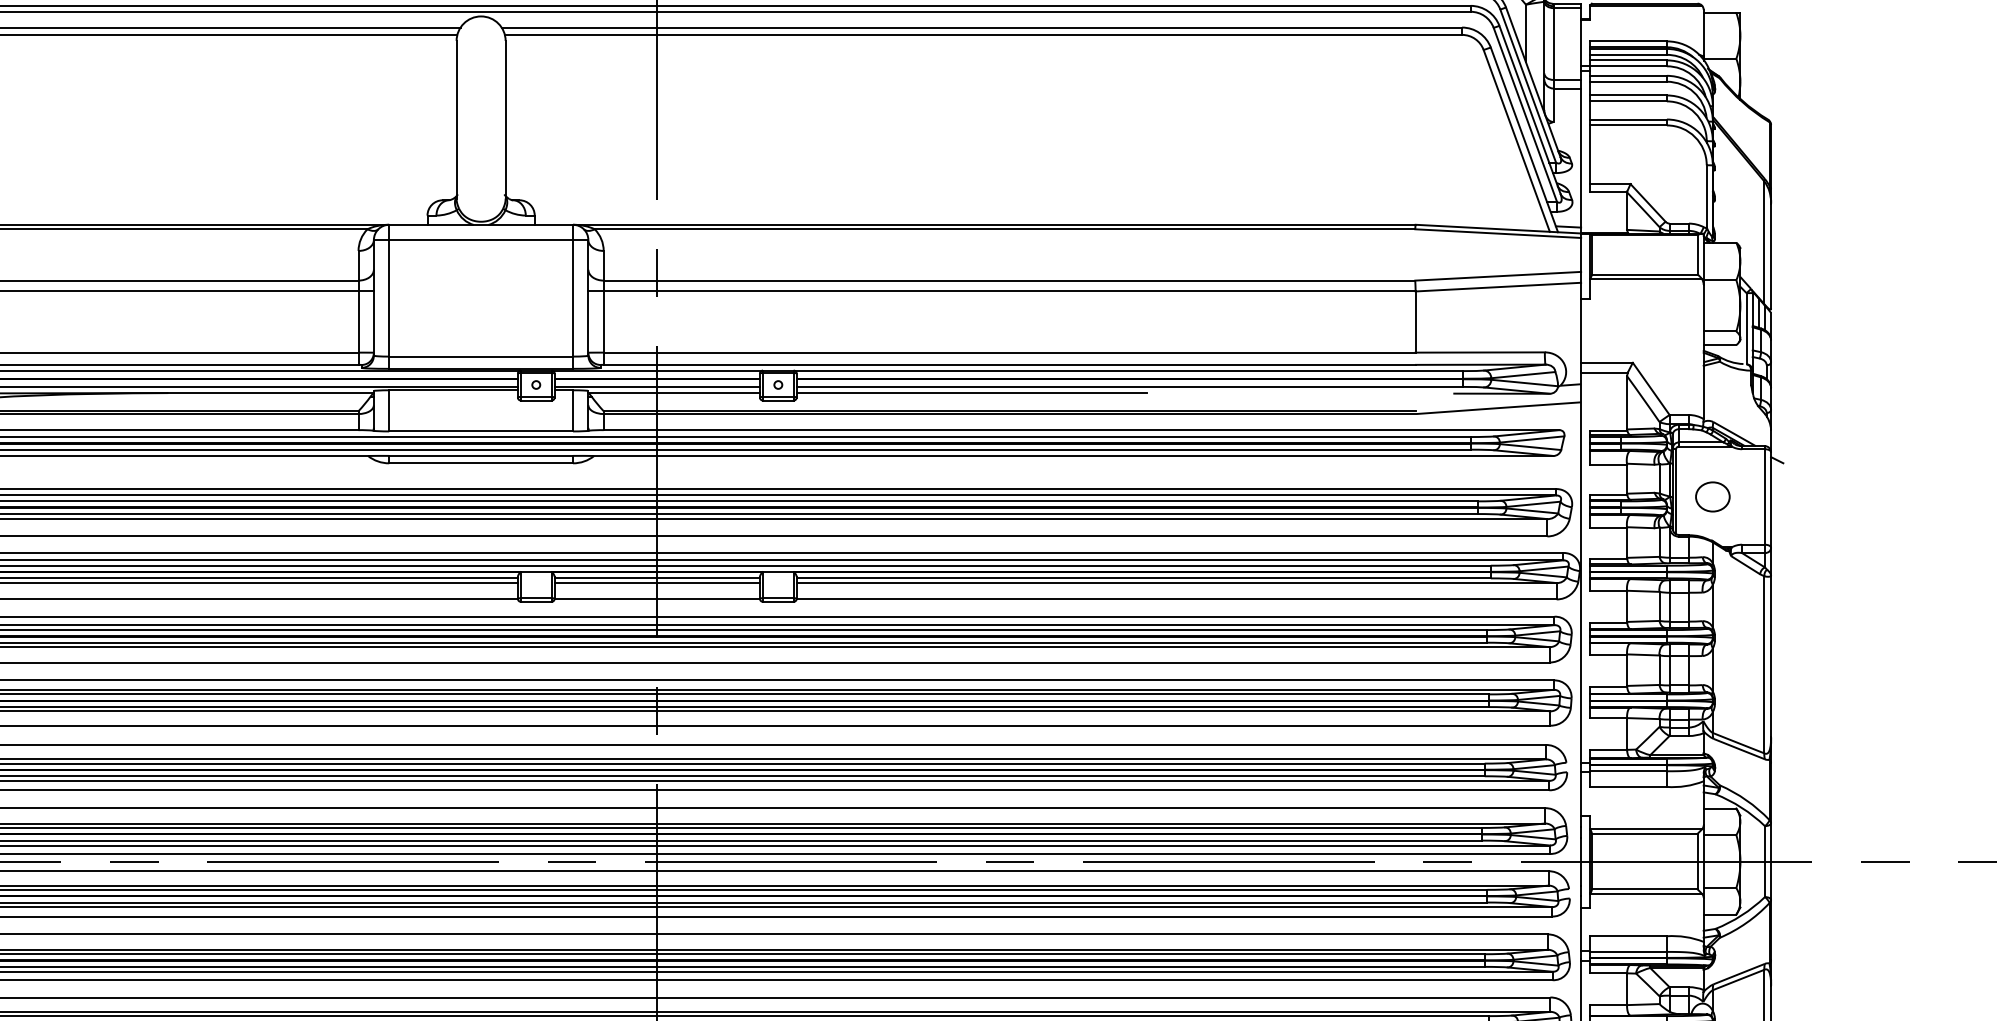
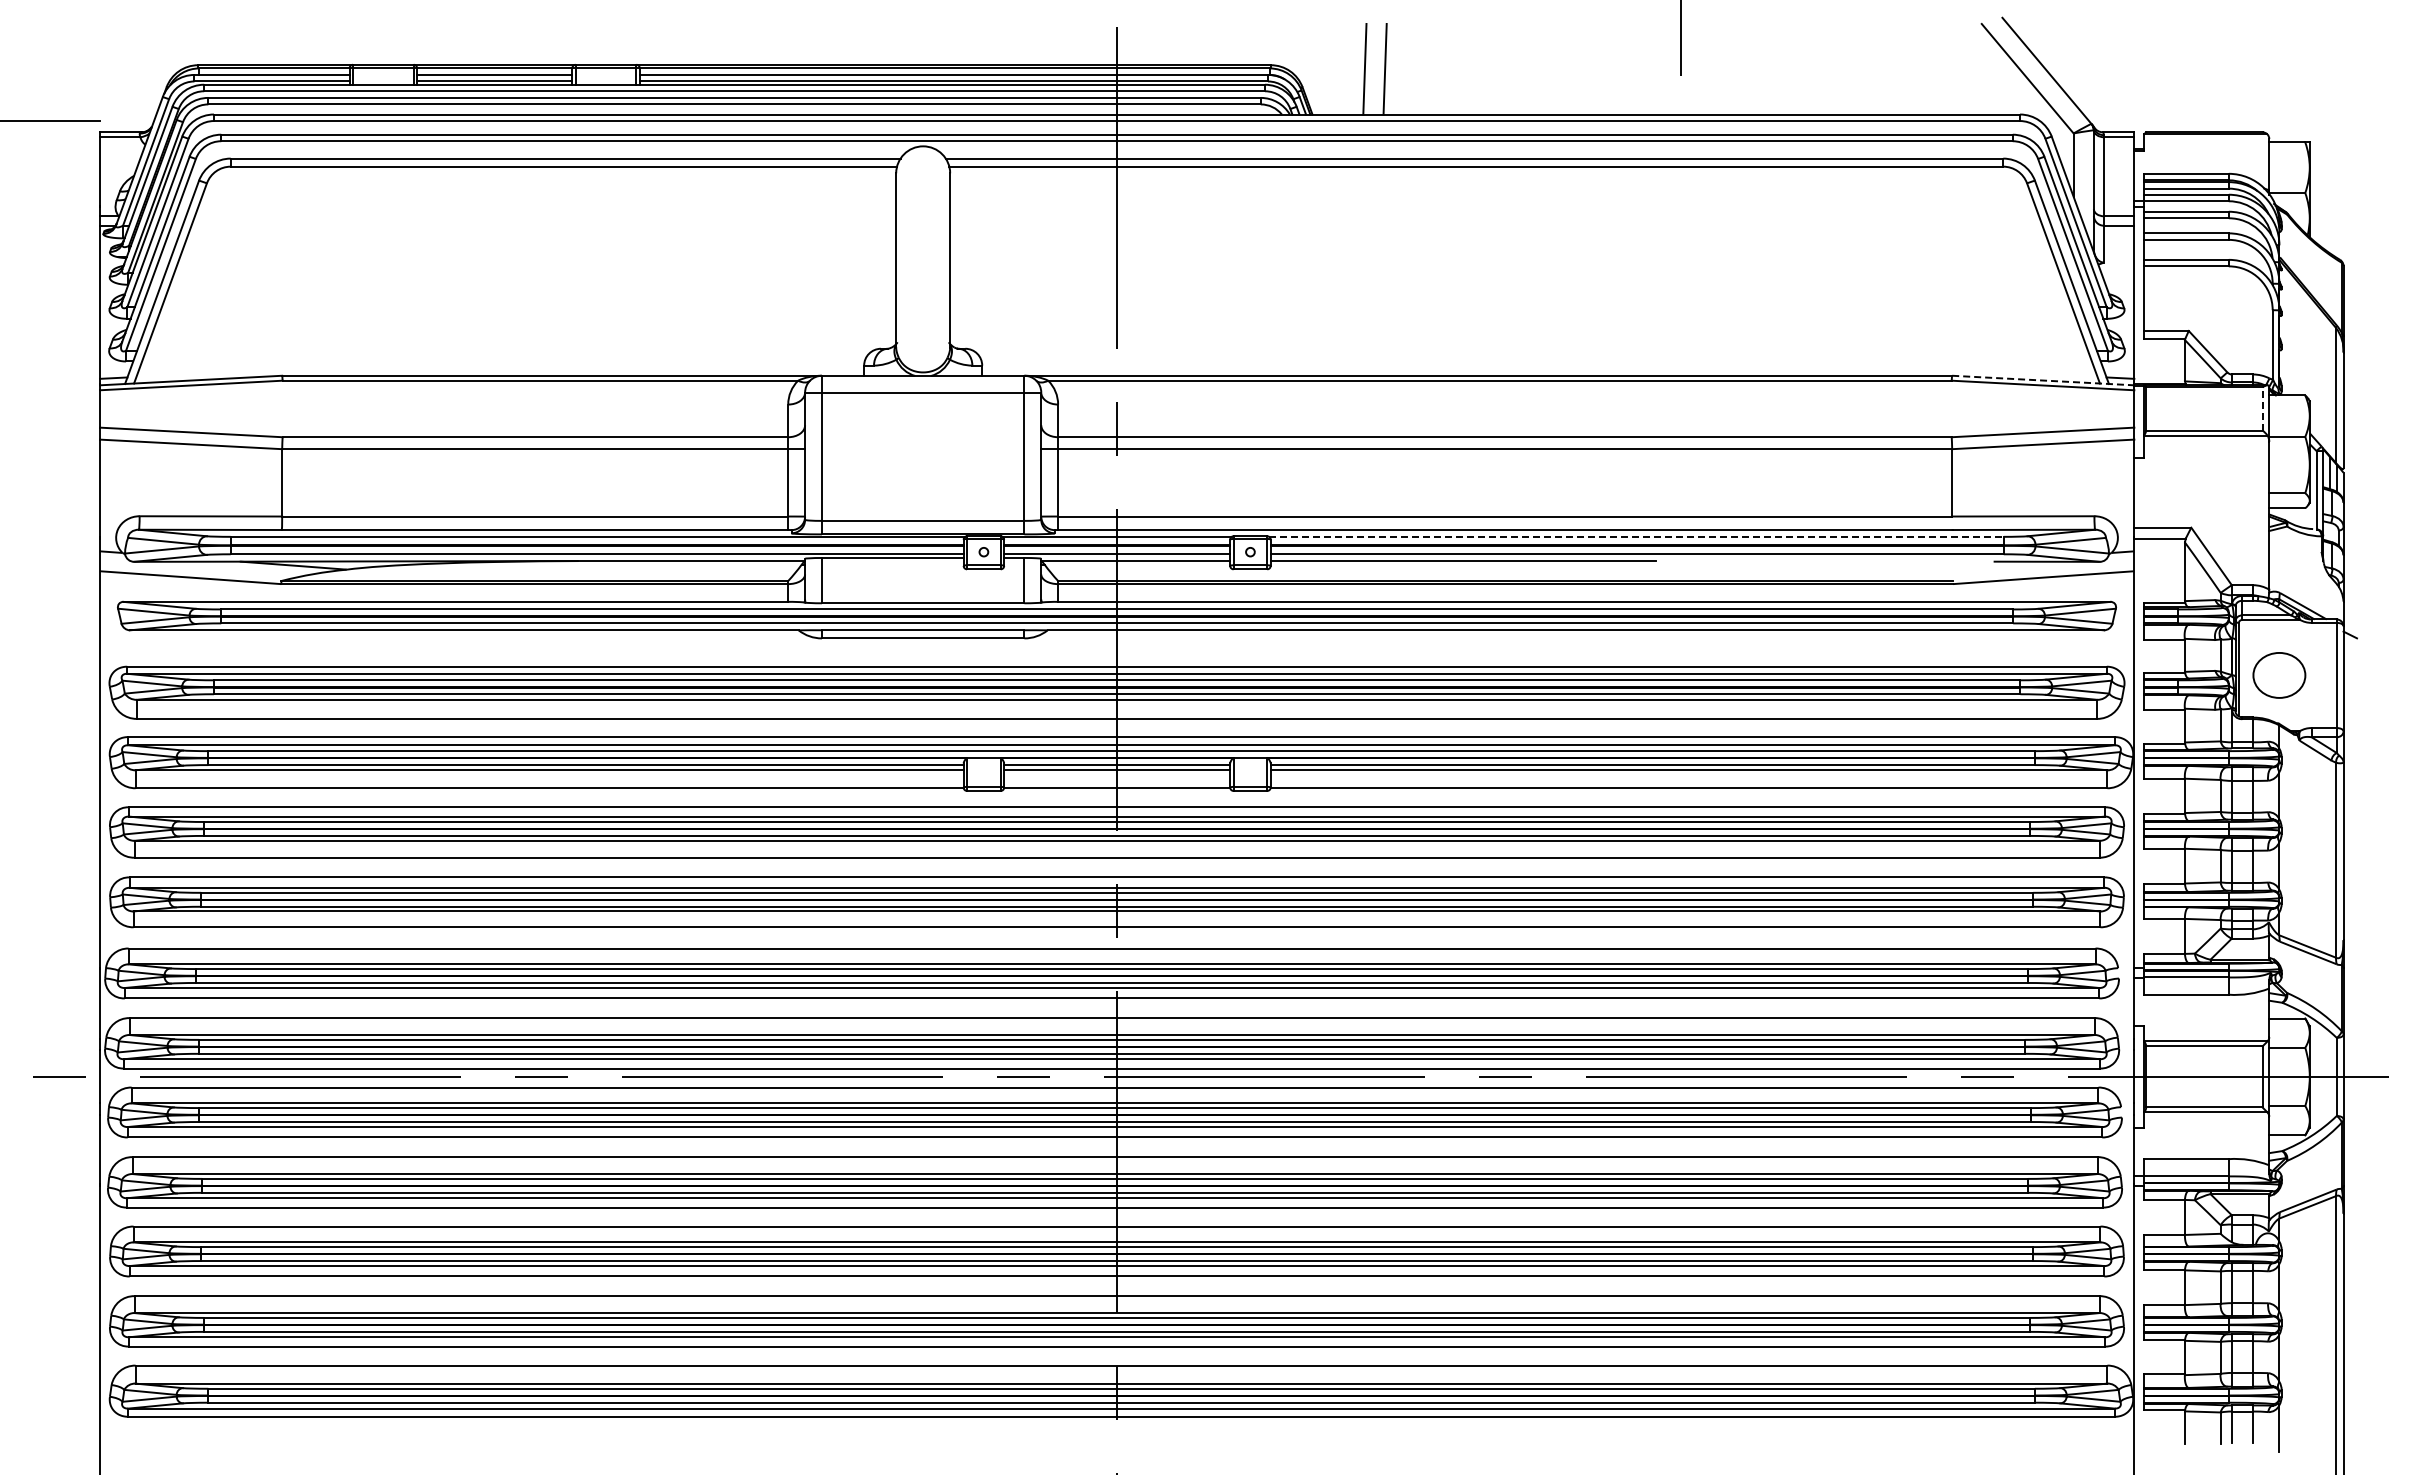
line: (1498, 229) -> (2043, 380), solid -> dashed
line: (1697, 254) -> (2262, 408), solid -> dashed
line: (1128, 370) -> (1636, 536), solid -> dashed
part: (1712, 497) -> (2279, 675), size x1.4

